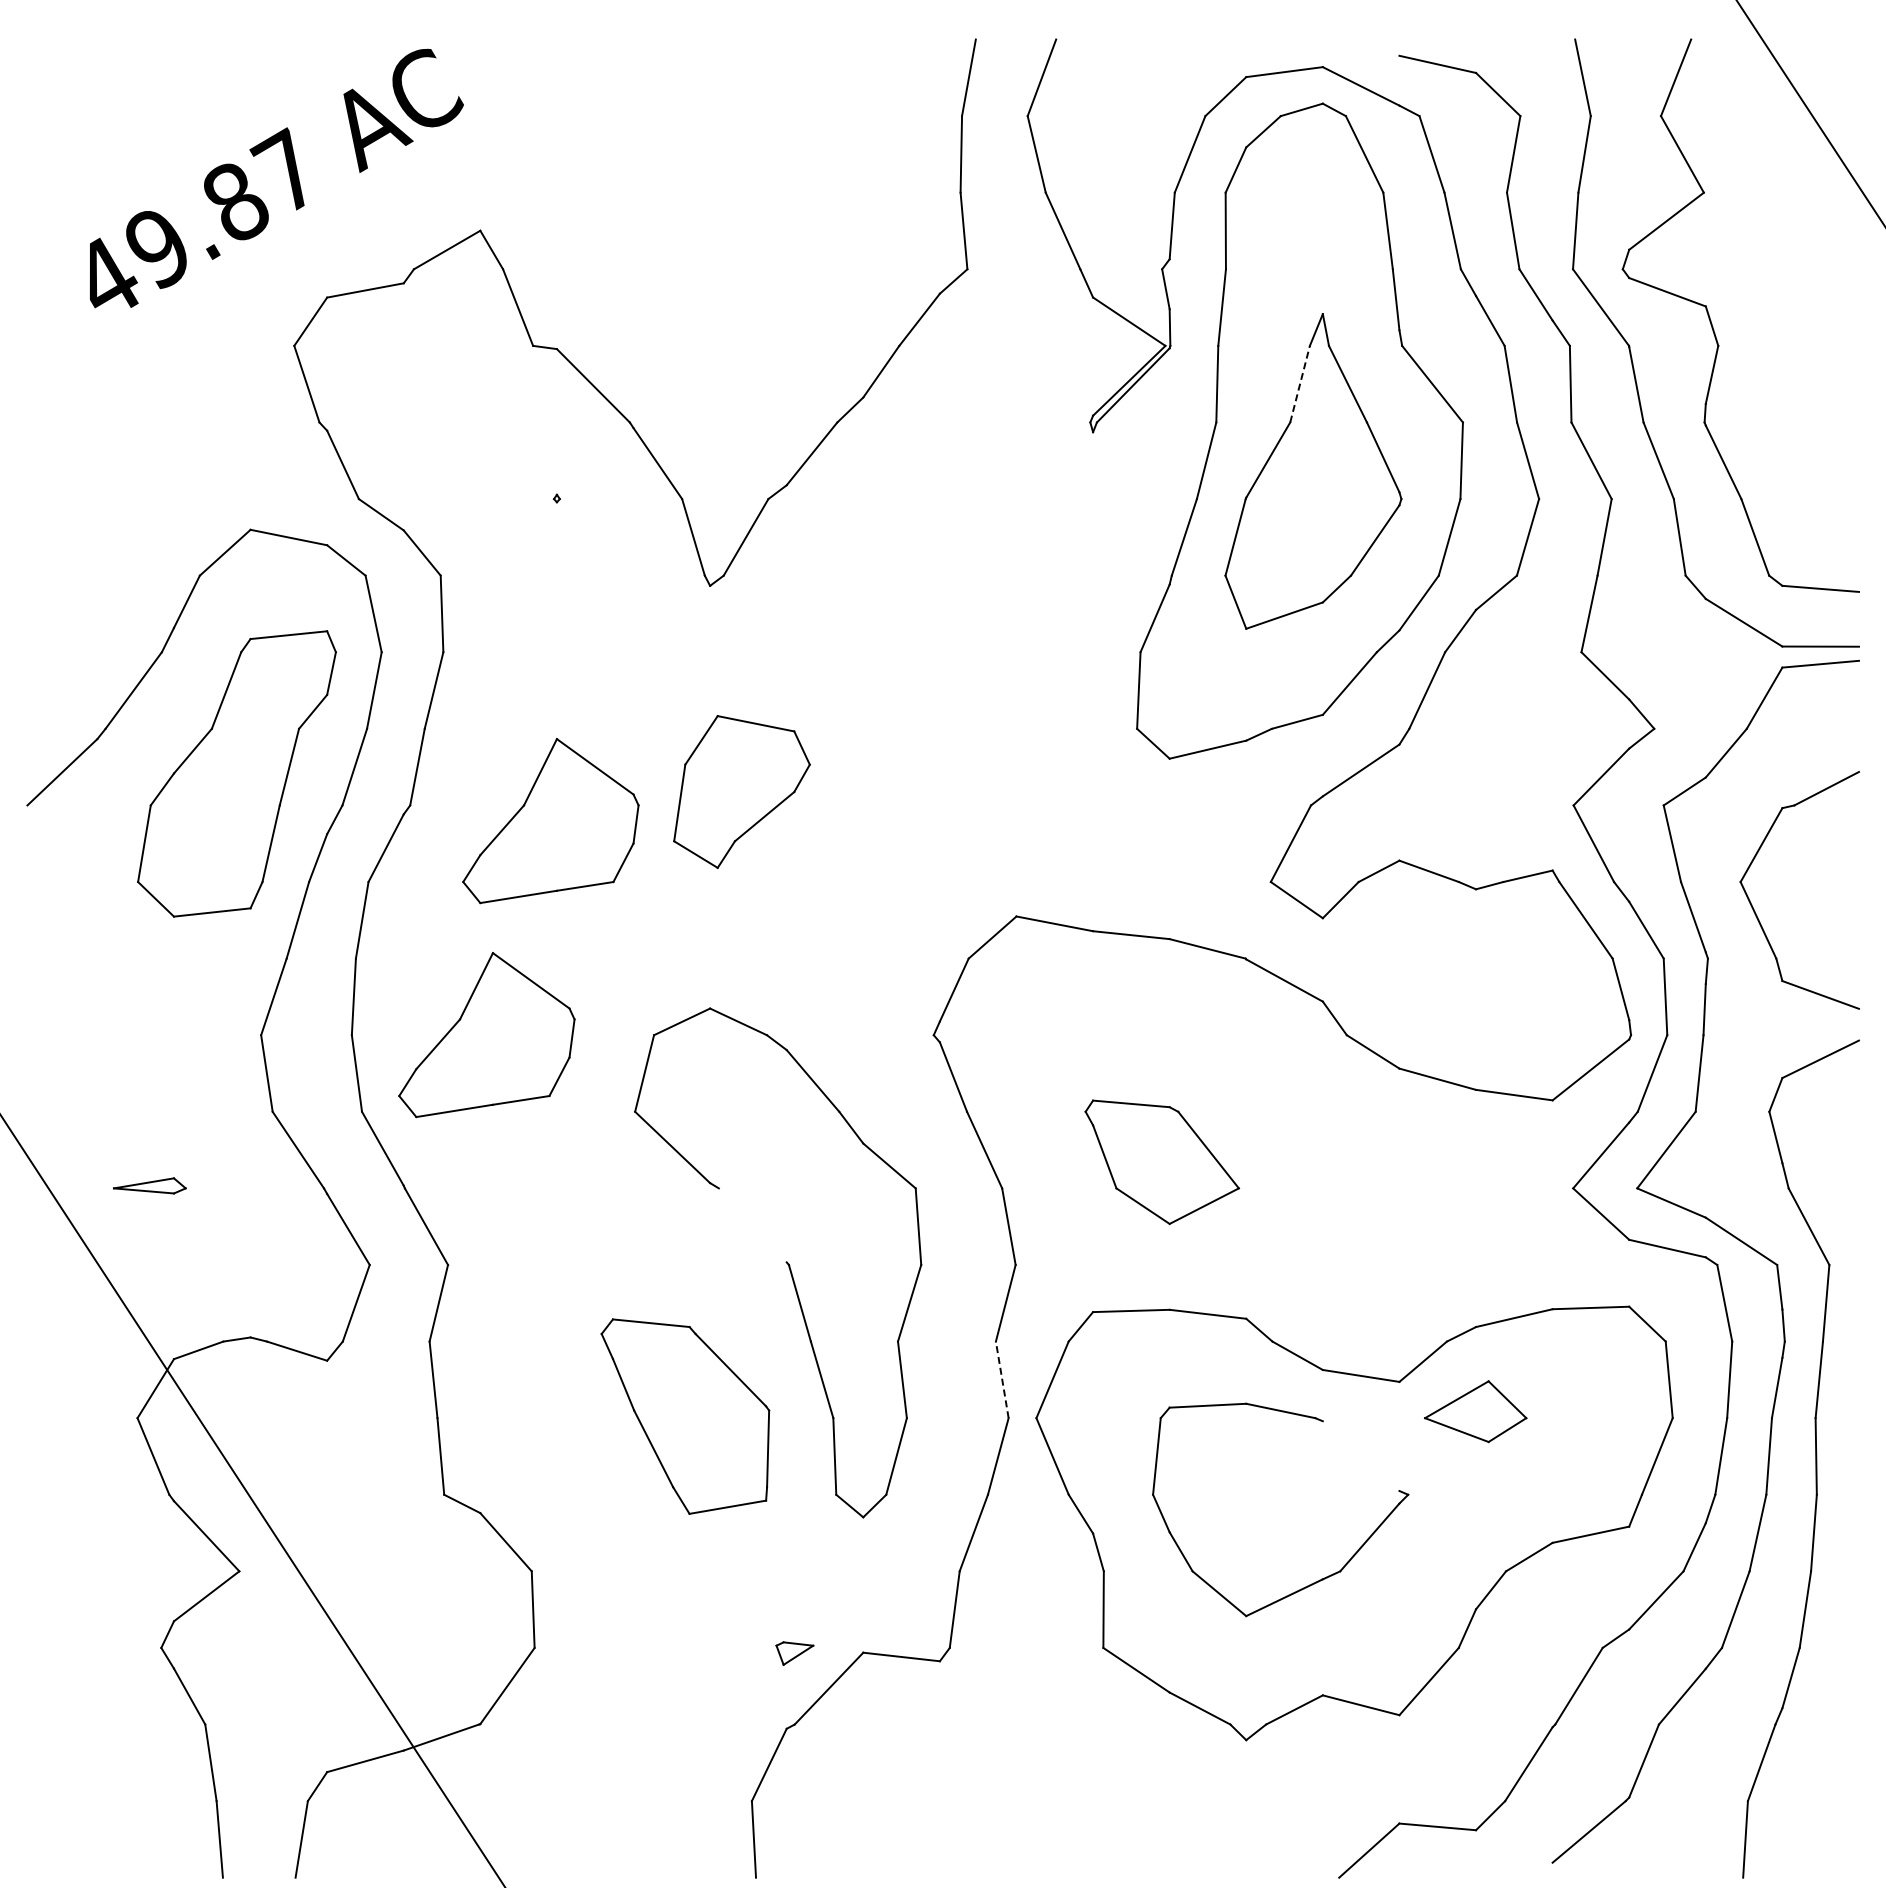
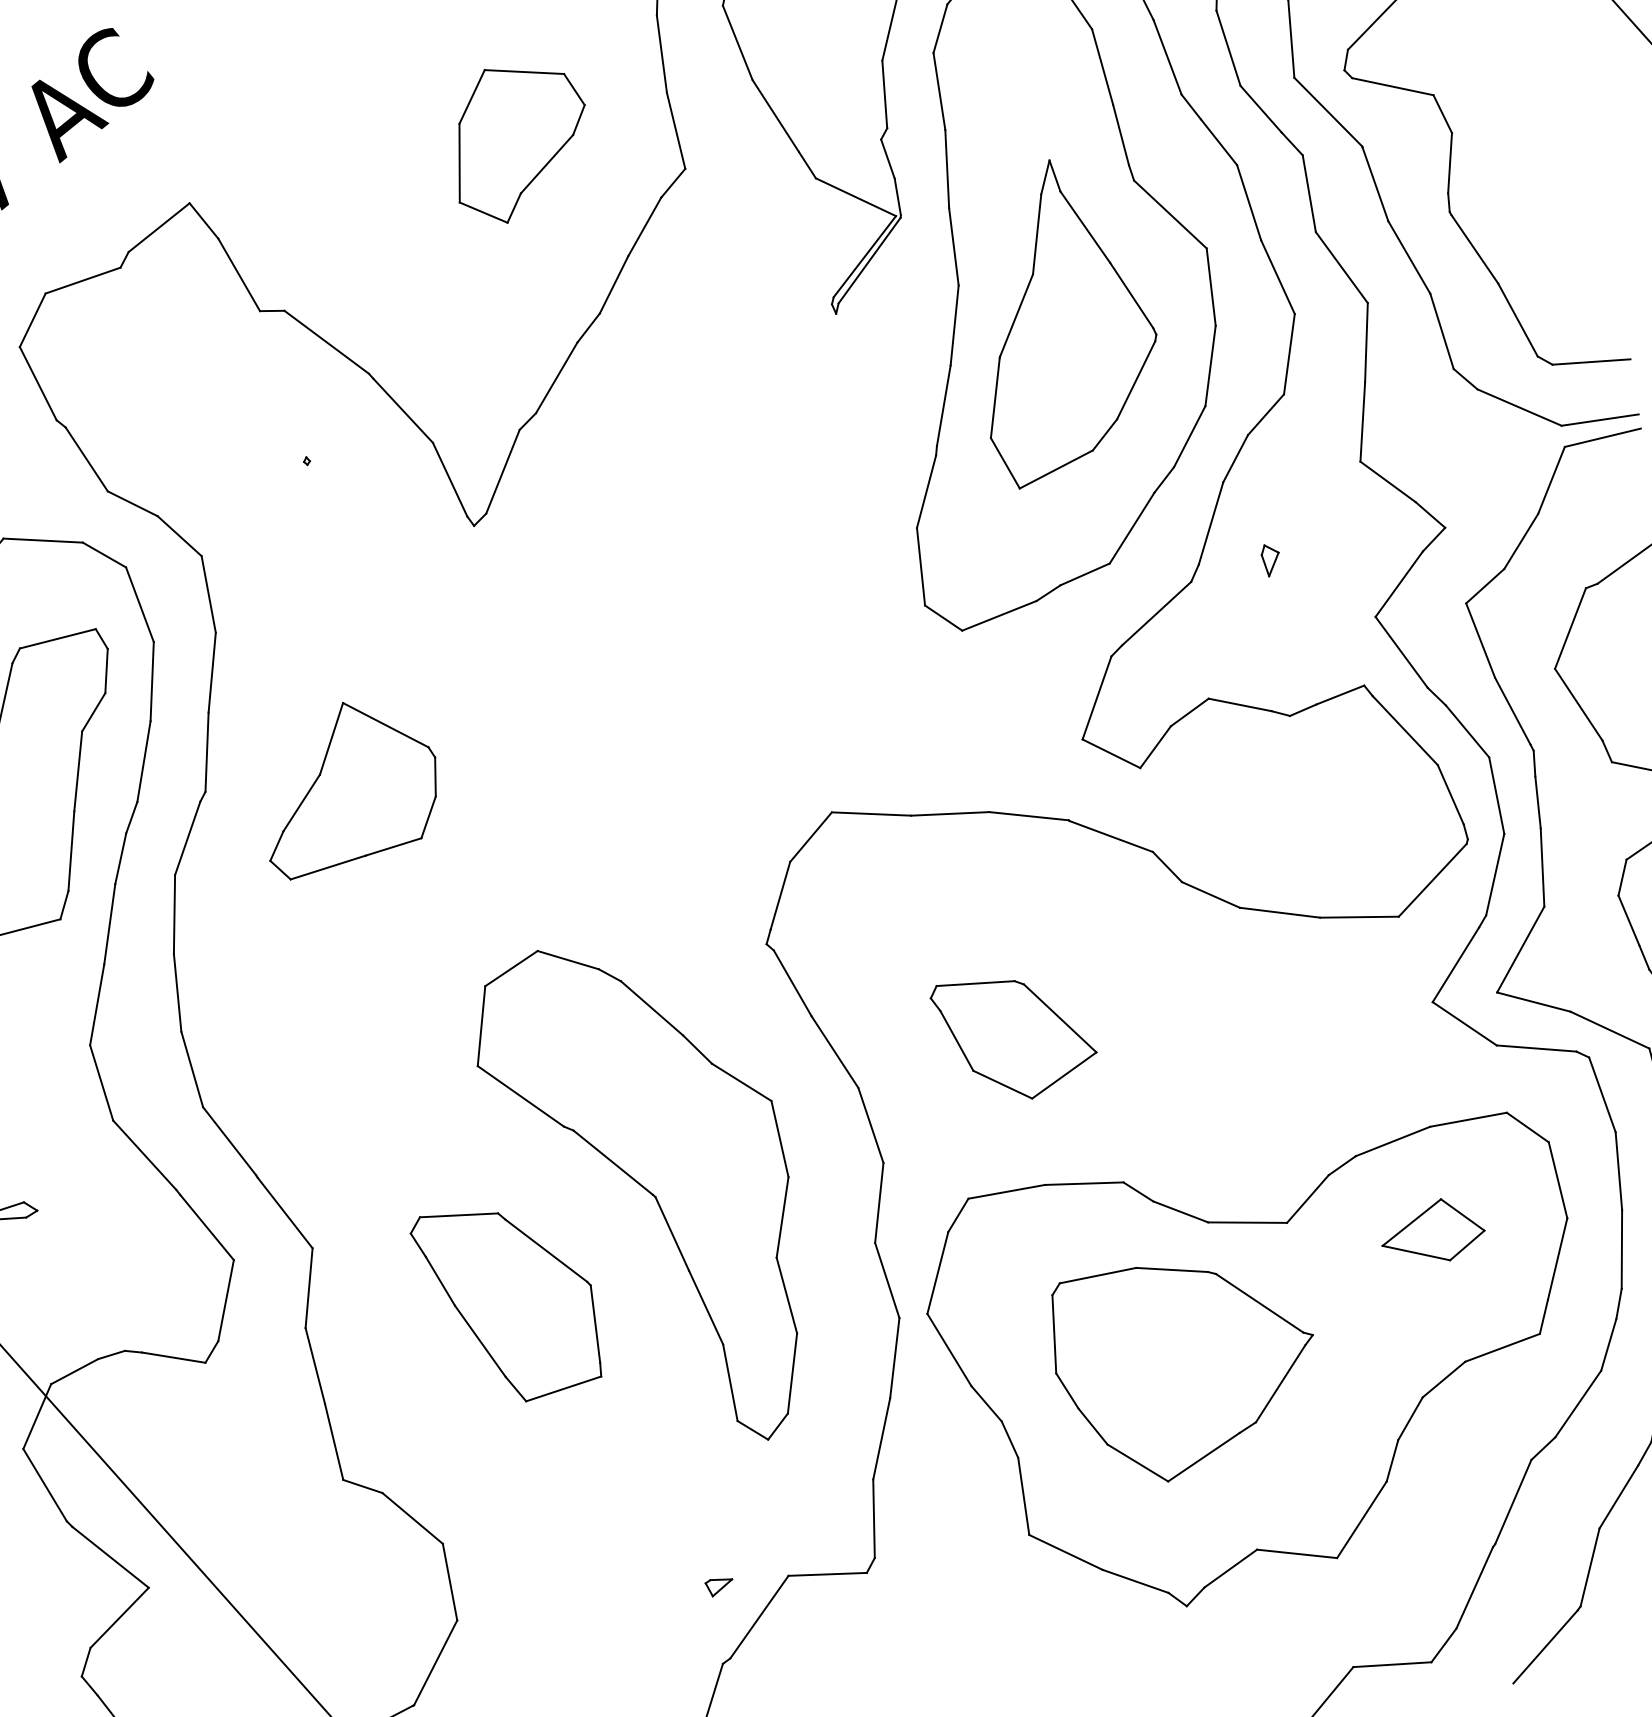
line: (1300, 384) -> (1037, 234), dashed -> solid
part: (1479, 734) -> (1270, 559), added
part: (741, 791) -> (520, 142), moved
part: (486, 1035) -> (316, 1011), removed
line: (752, 1225) -> (612, 1162), added
line: (1002, 1379) -> (887, 1280), dashed -> solid
part: (1475, 1411) -> (1432, 1231), moved
part: (685, 1416) -> (507, 1304), moved
line: (1360, 1455) -> (1258, 1302), added
part: (794, 1653) -> (719, 1586), size x0.71

